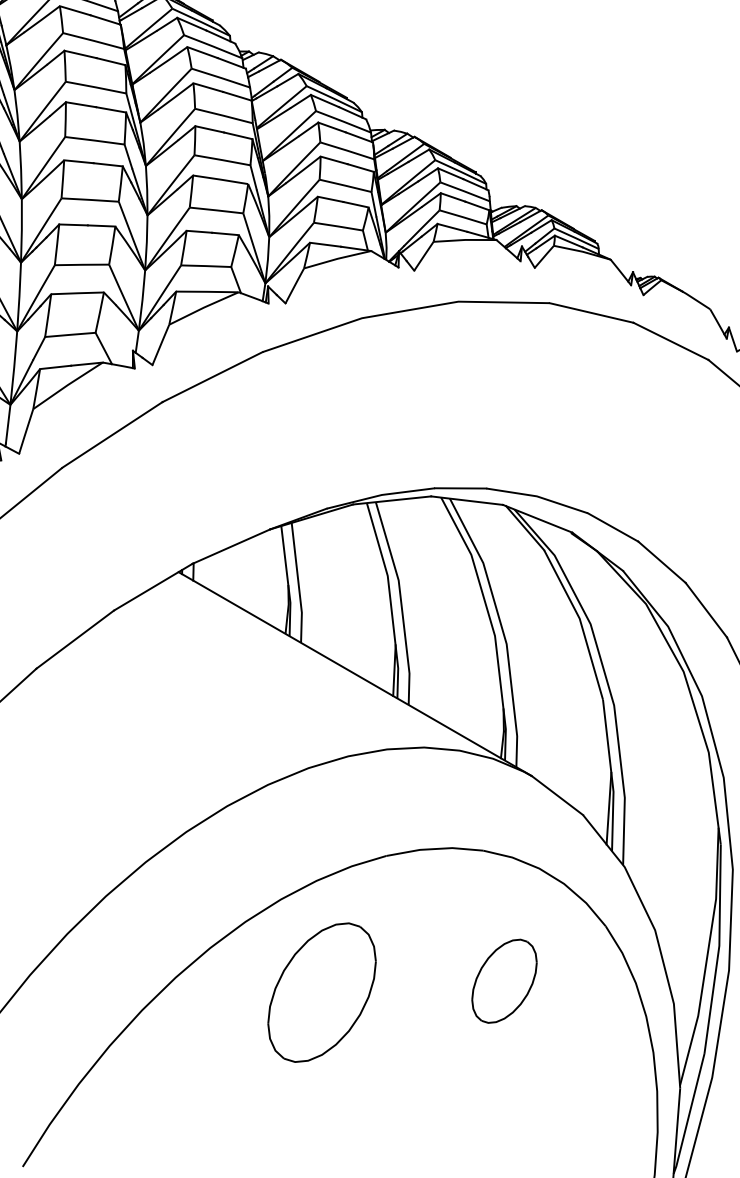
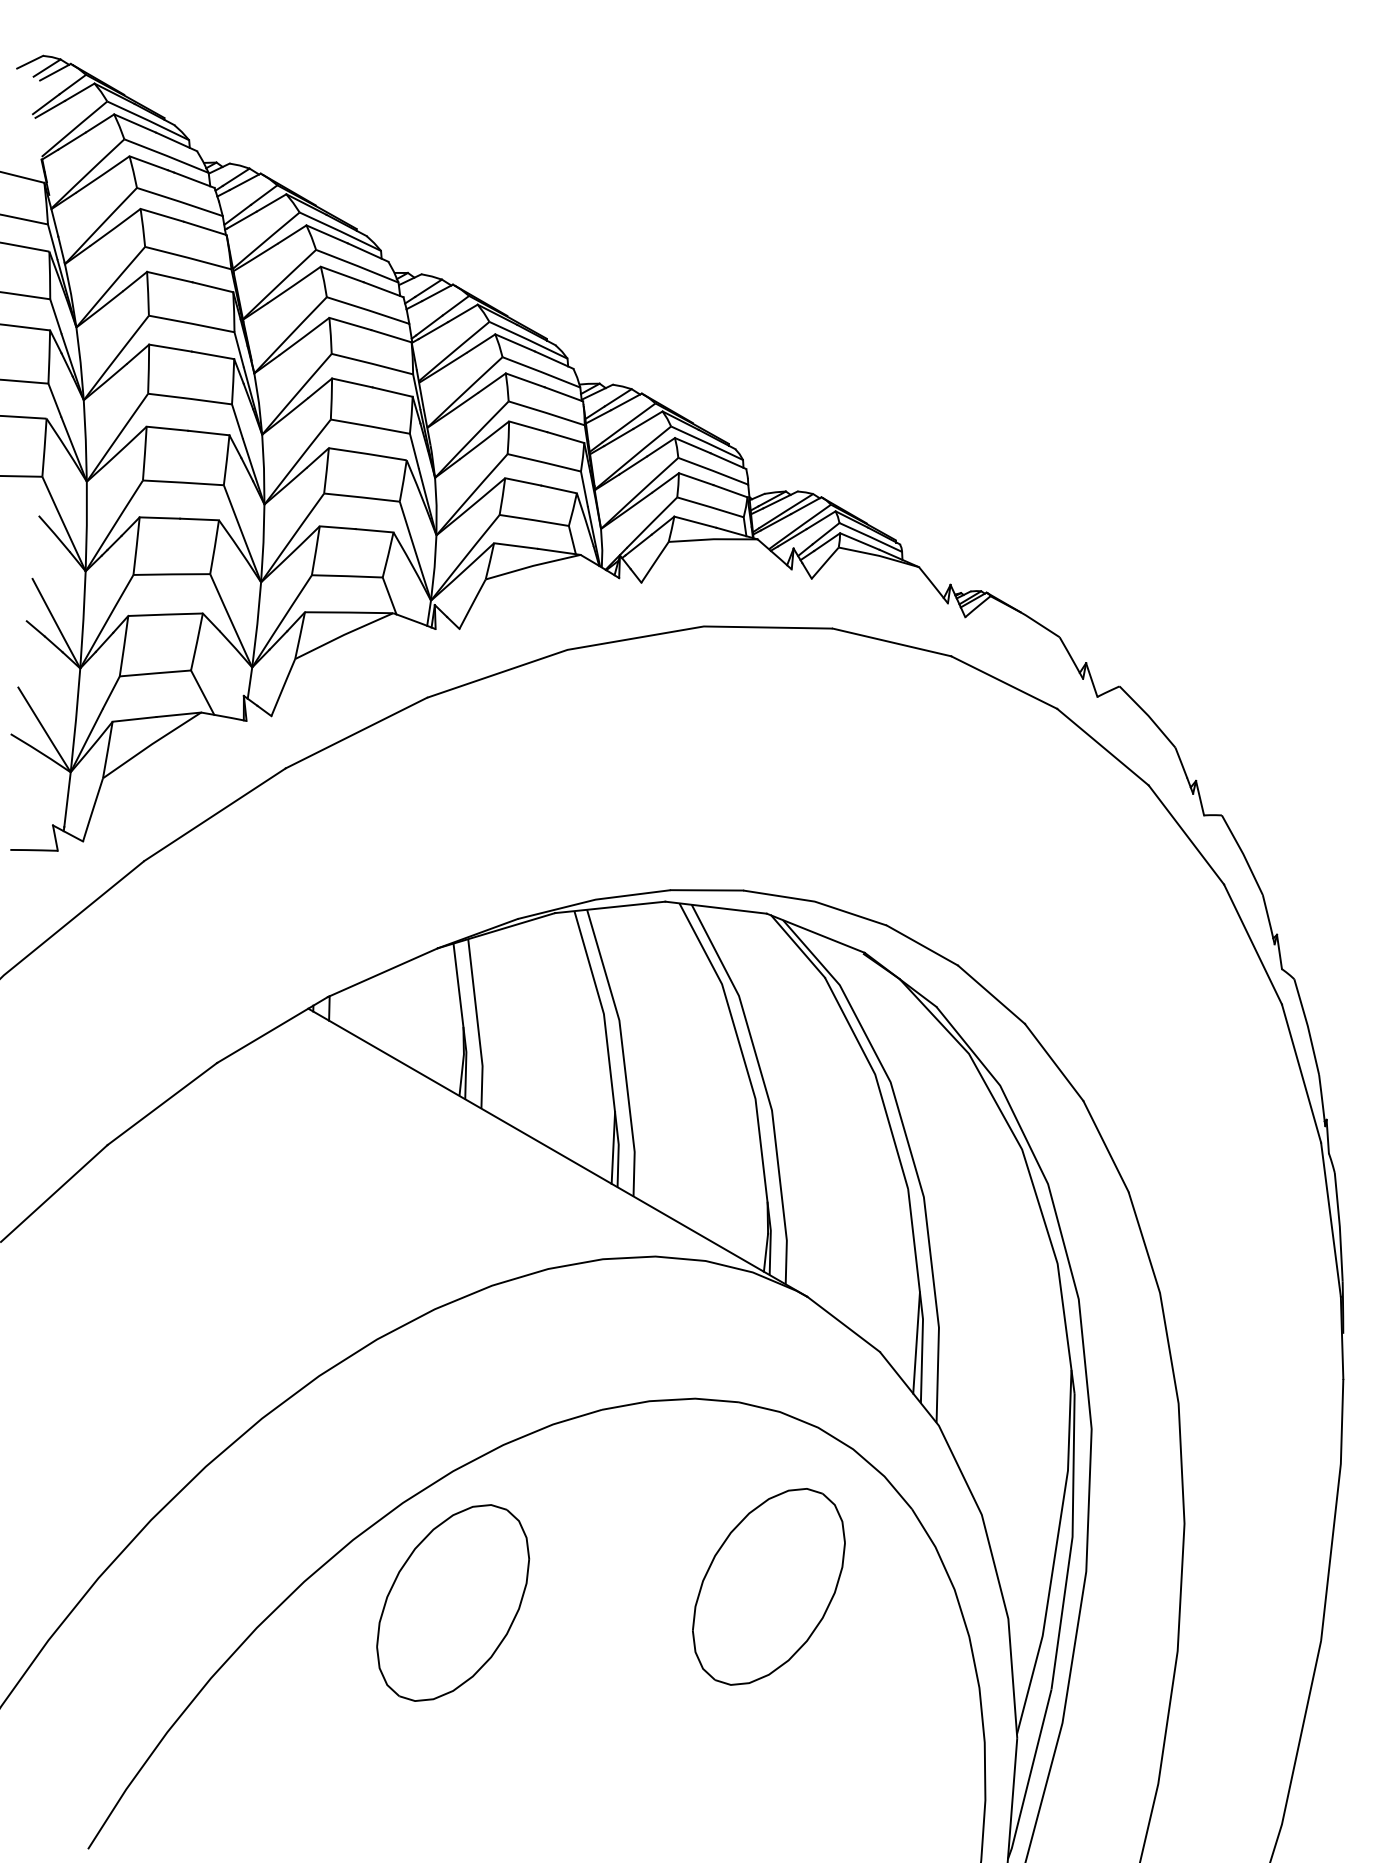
part: (504, 980) -> (768, 1586), size x1.67
part: (322, 992) -> (453, 1602), moved

